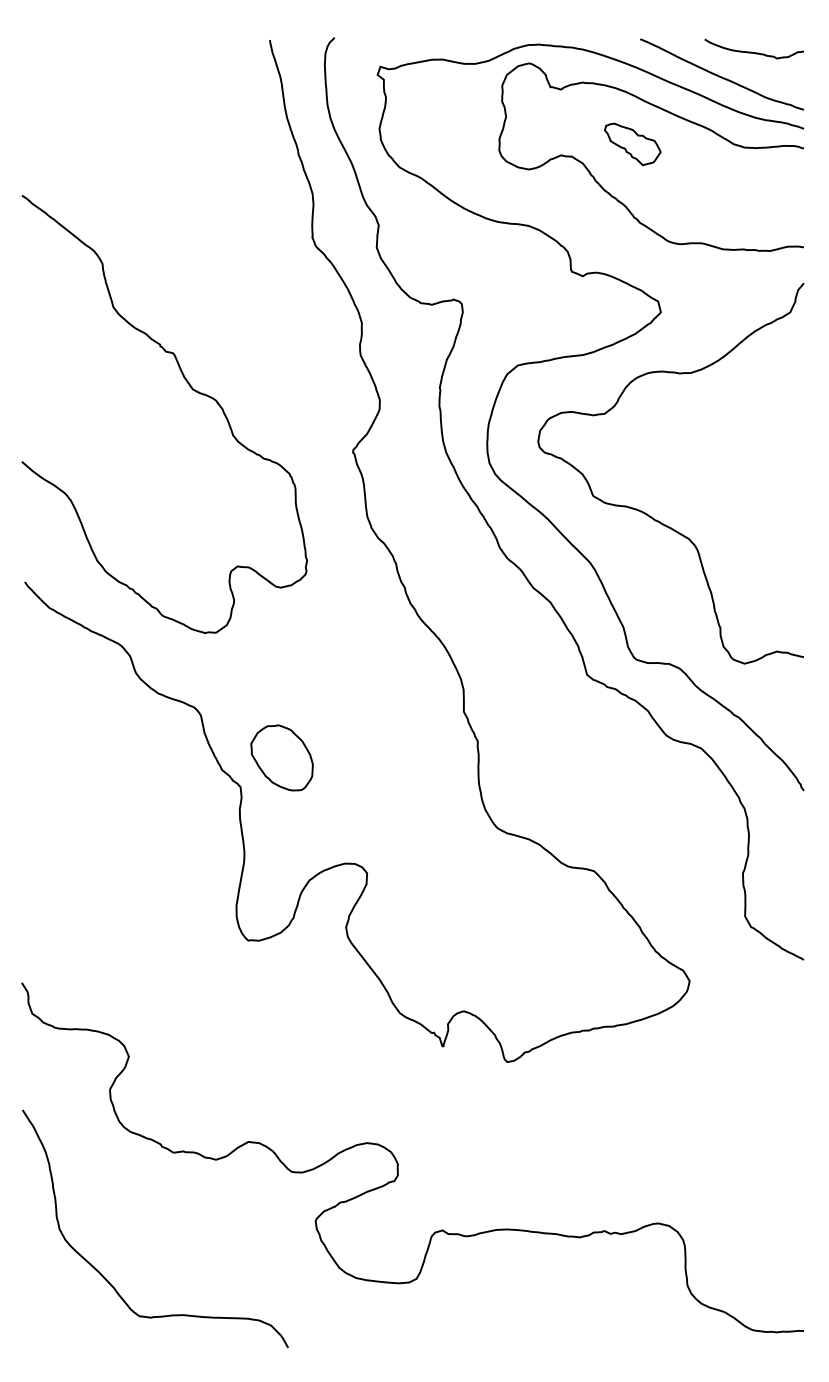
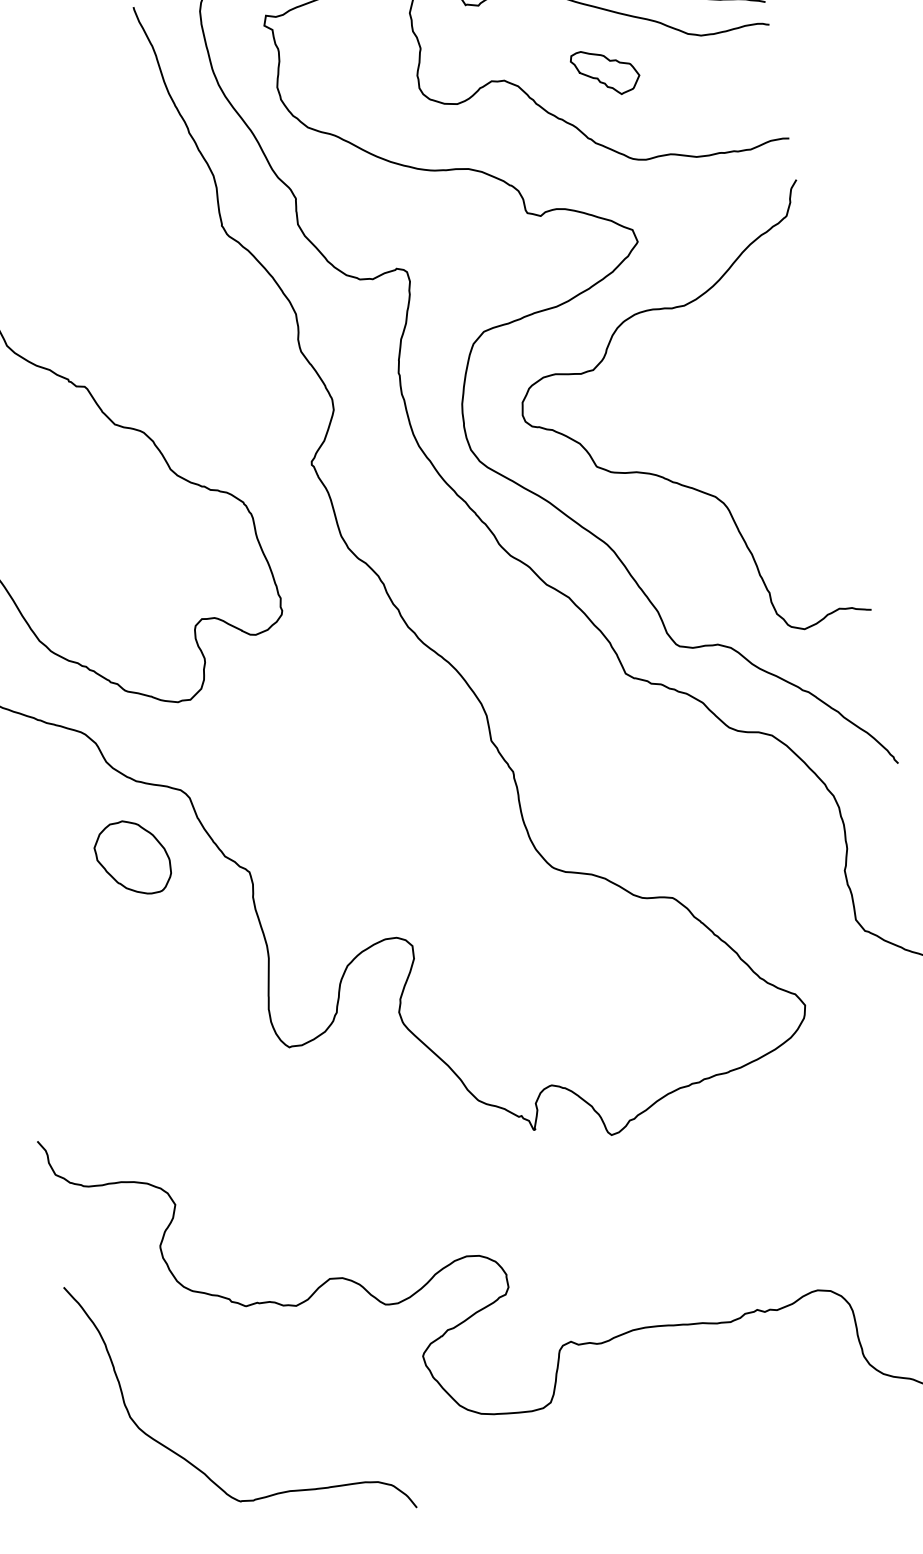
part: (632, 144) -> (605, 72), moved
part: (281, 757) -> (132, 857), moved

